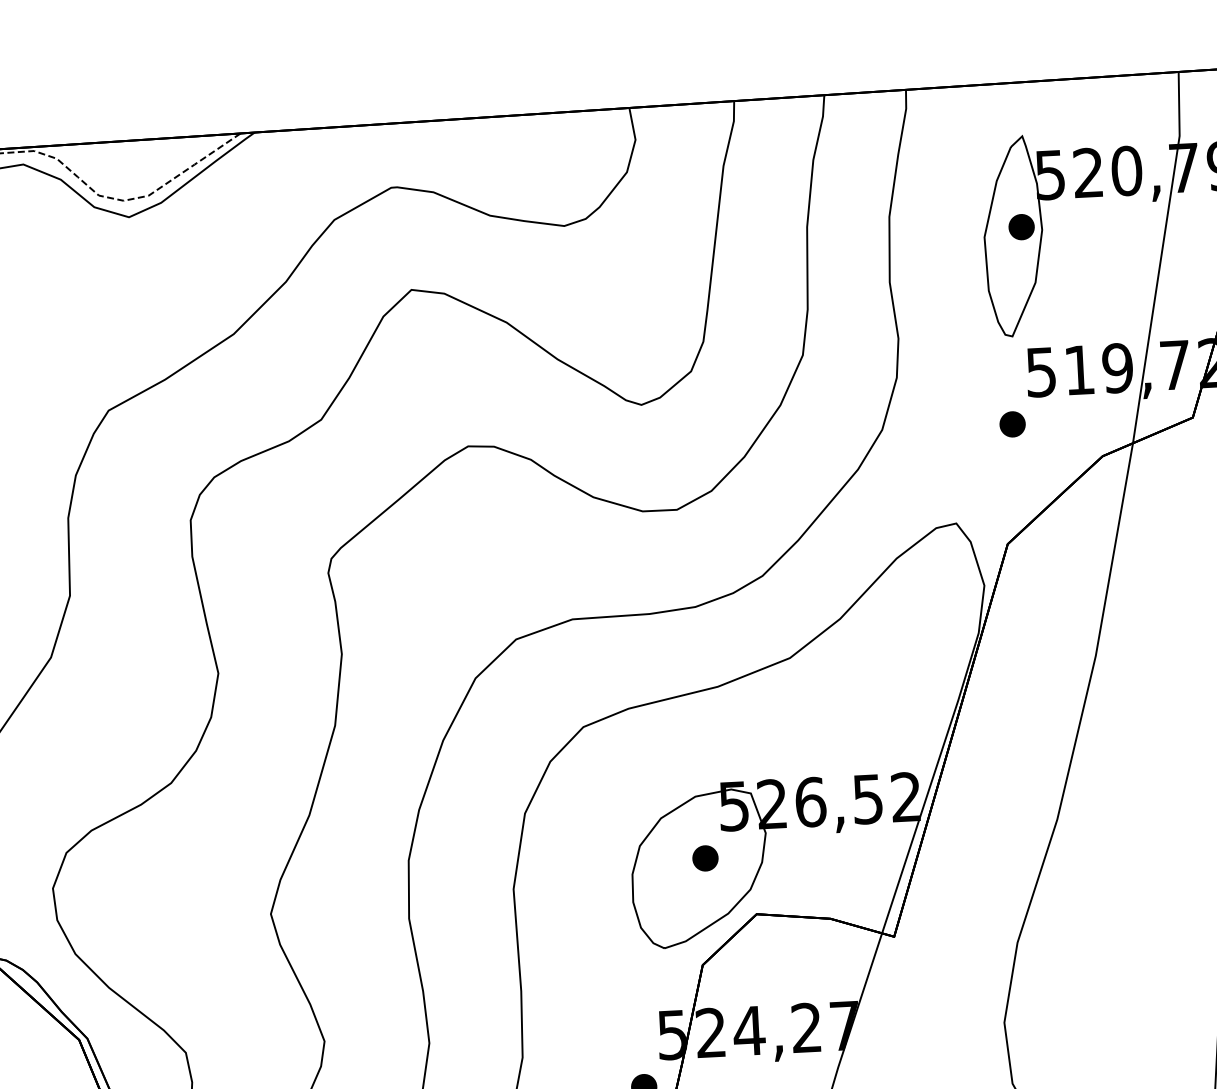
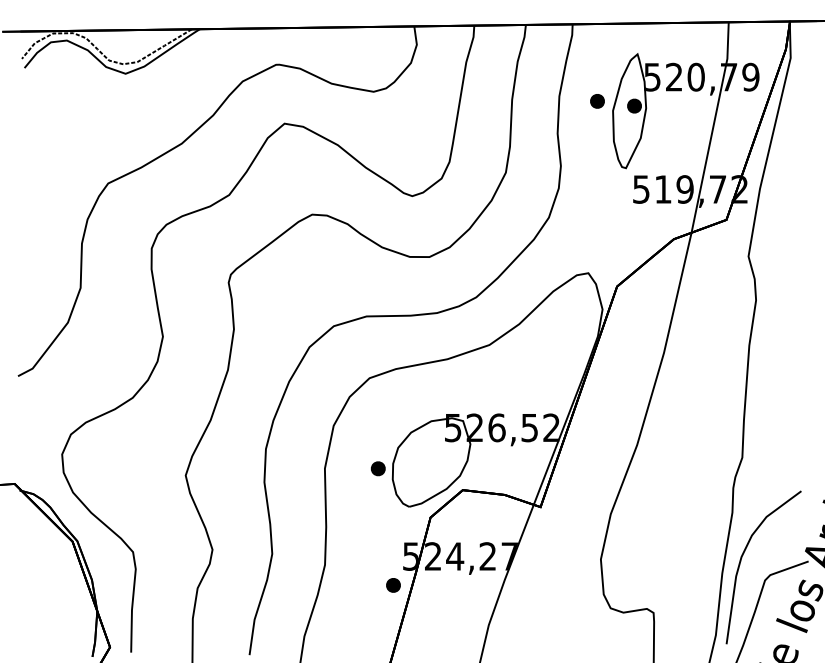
part: (1012, 424) -> (597, 101), moved
part: (704, 857) -> (377, 468), moved

